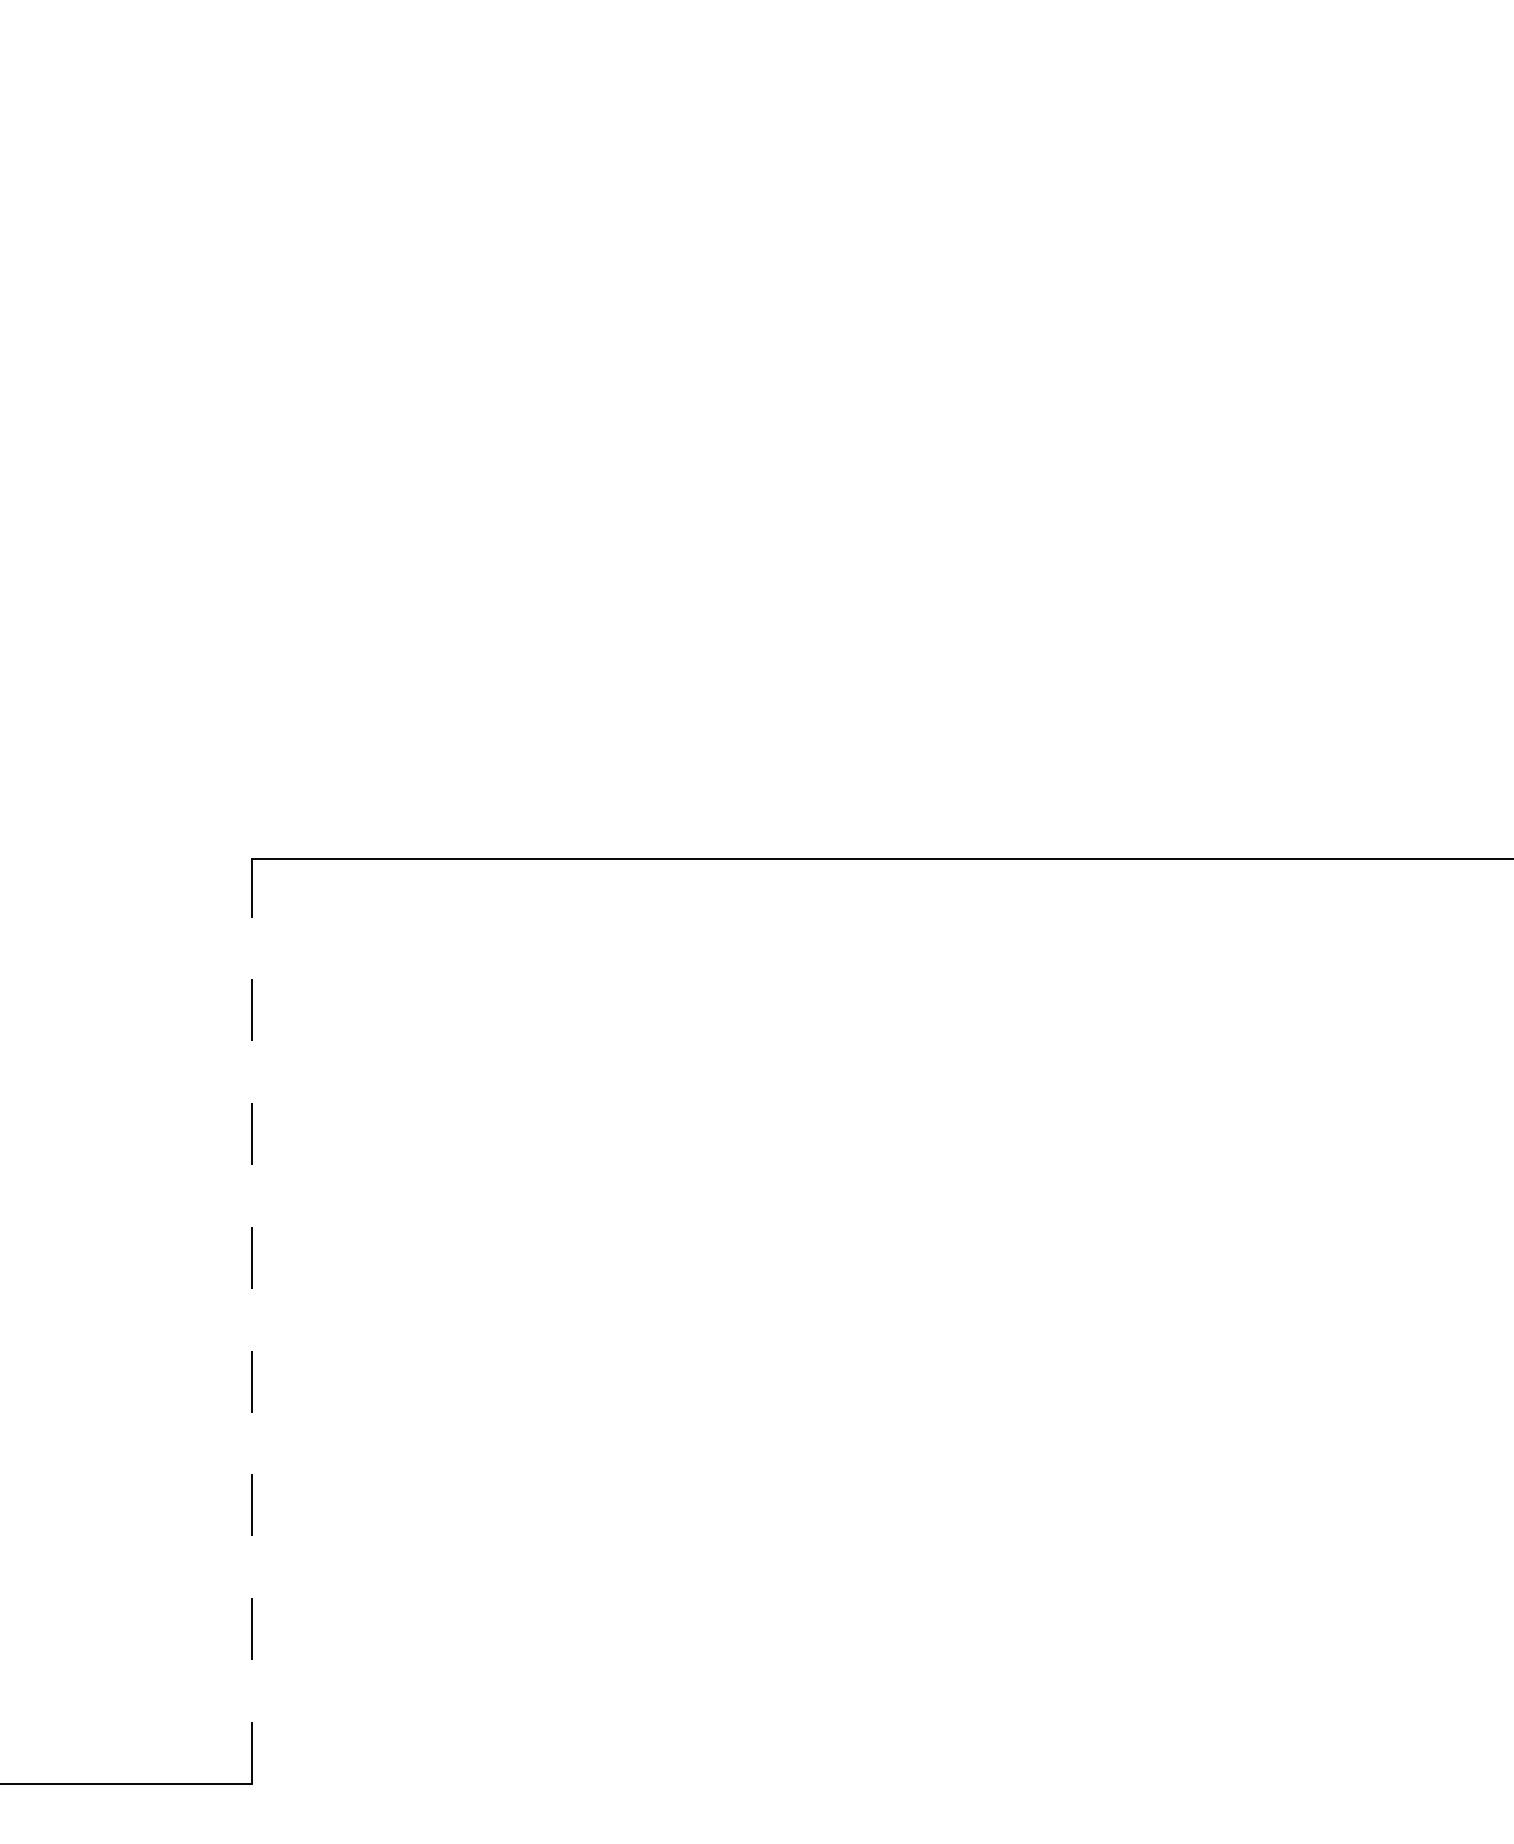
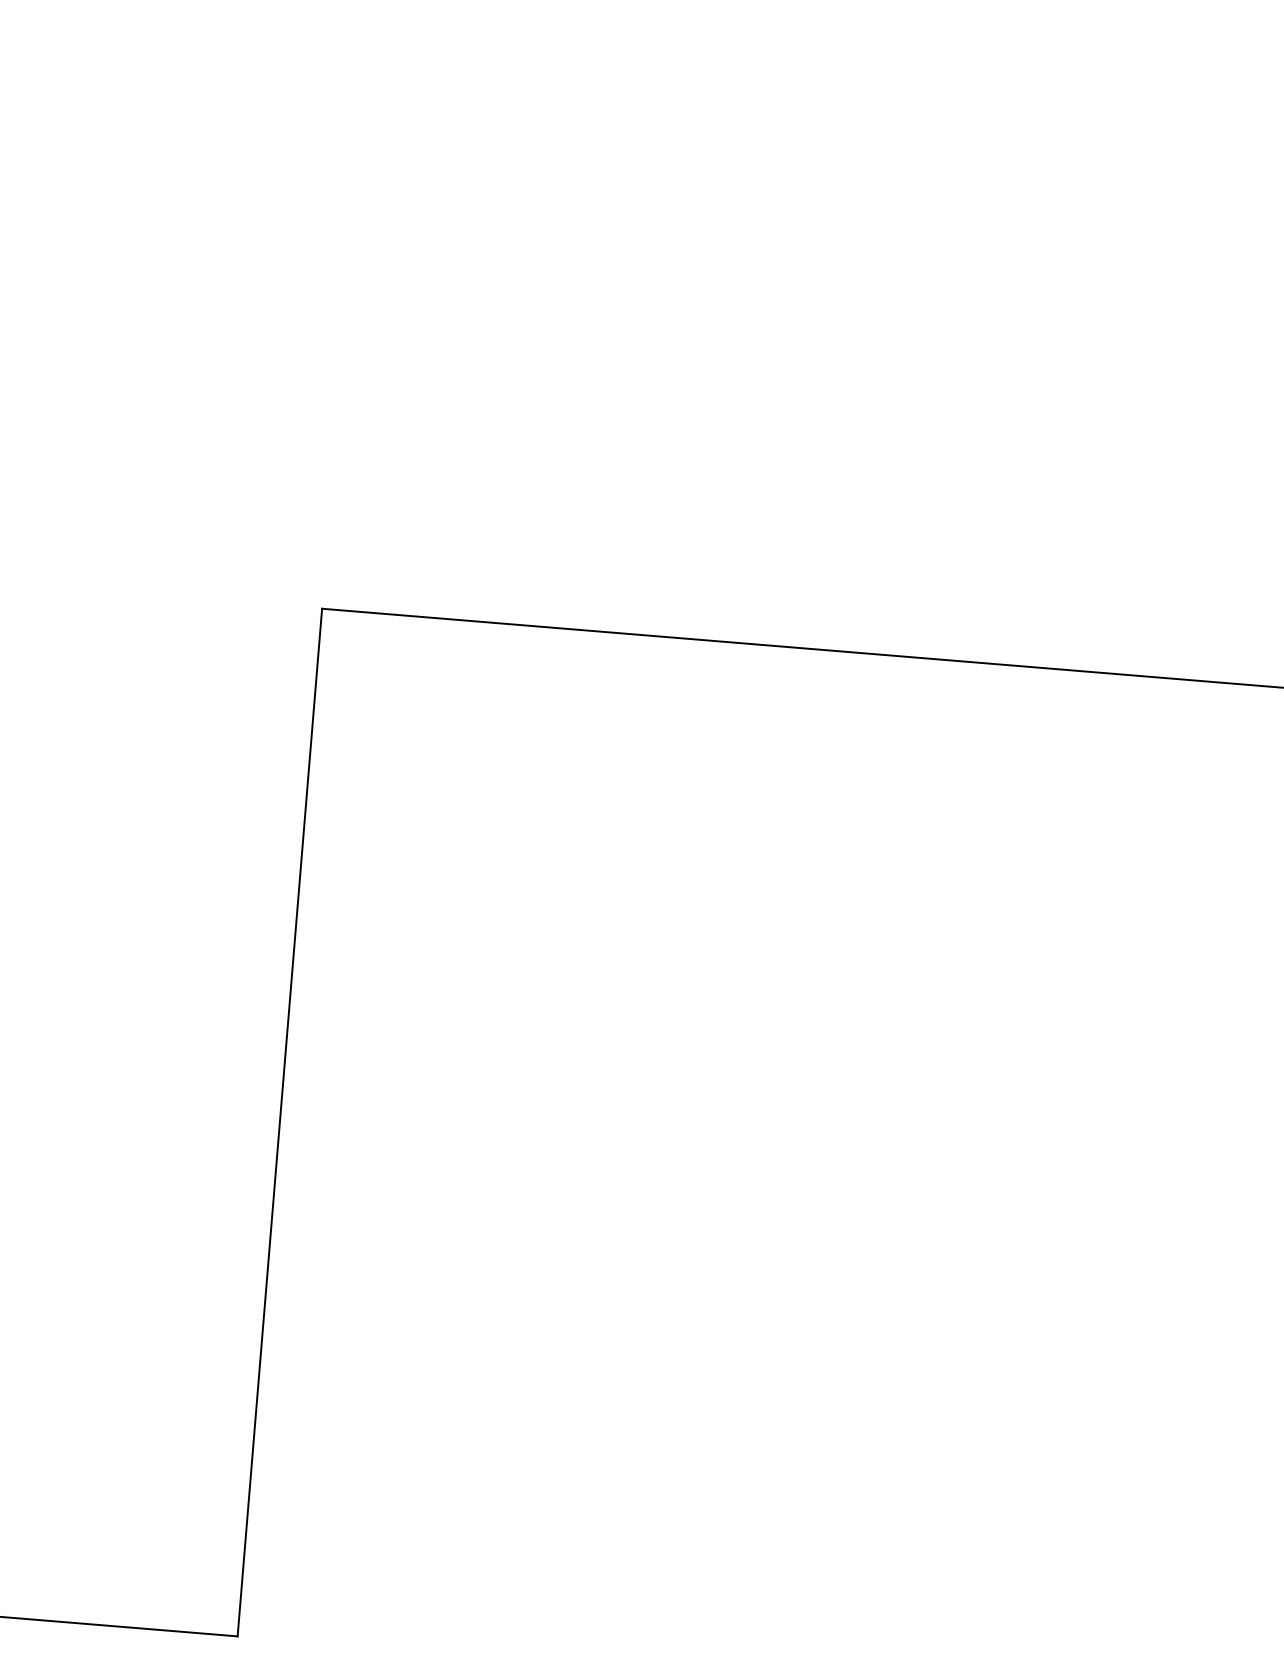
line: (251, 1320) -> (279, 1121), dashed -> solid

